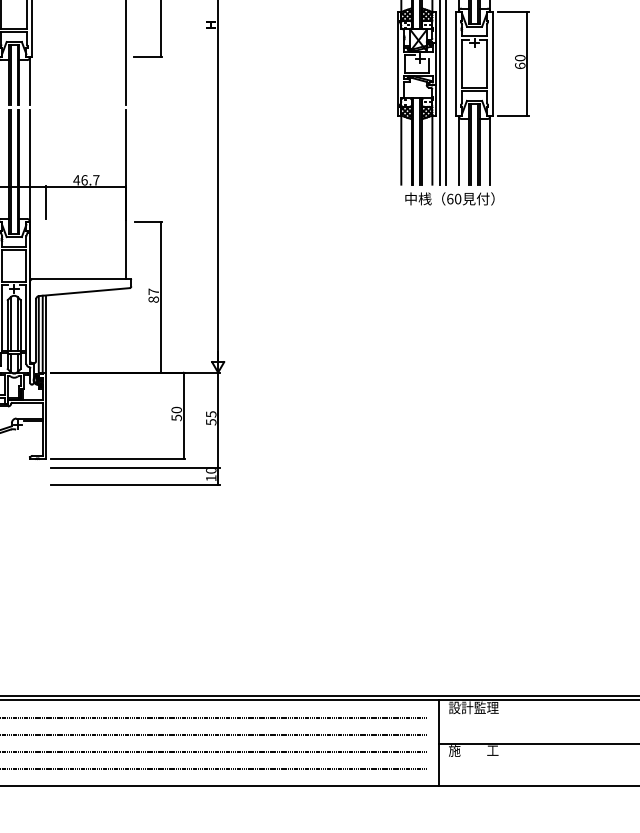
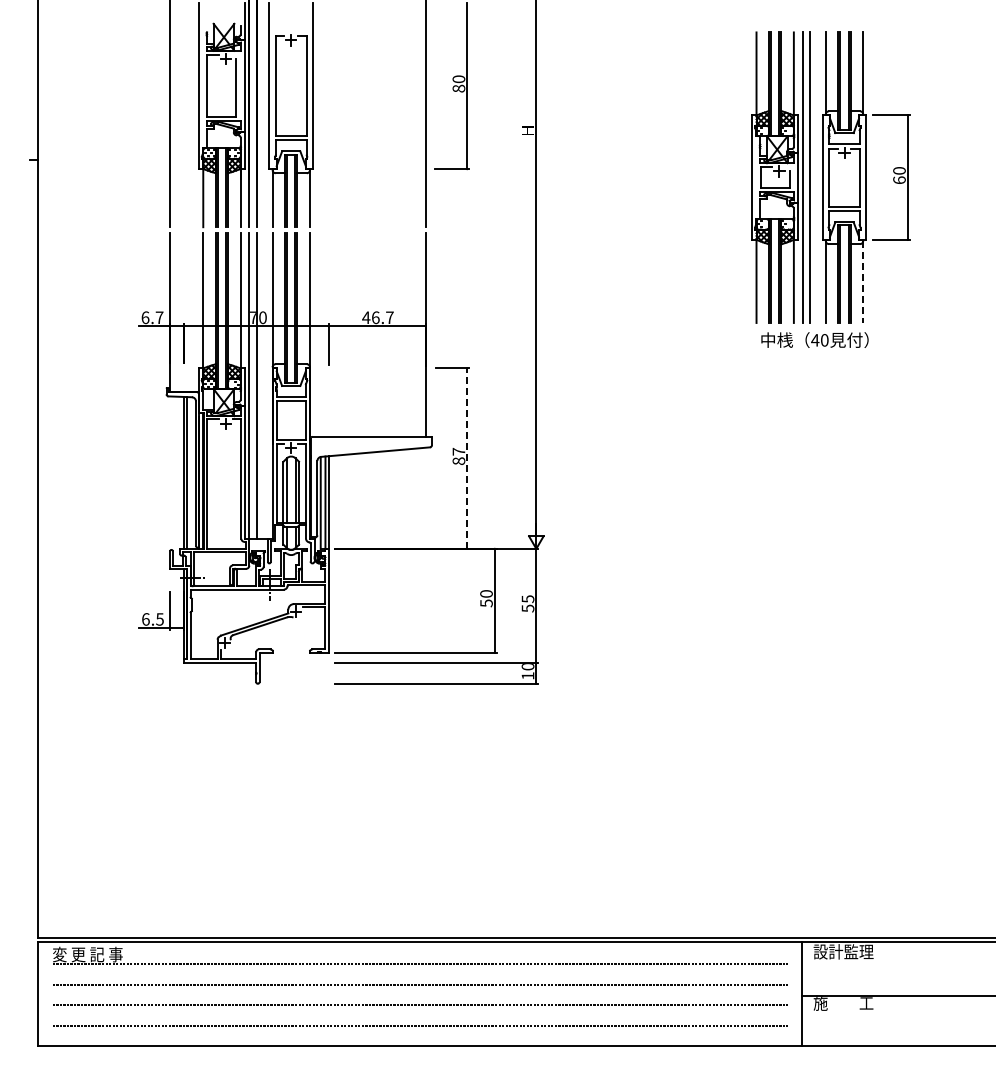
line: (490, 150) -> (863, 281), solid -> dashed
text: (450, 199) -> (815, 340), 60 -> 40
line: (160, 297) -> (467, 458), solid -> dashed

